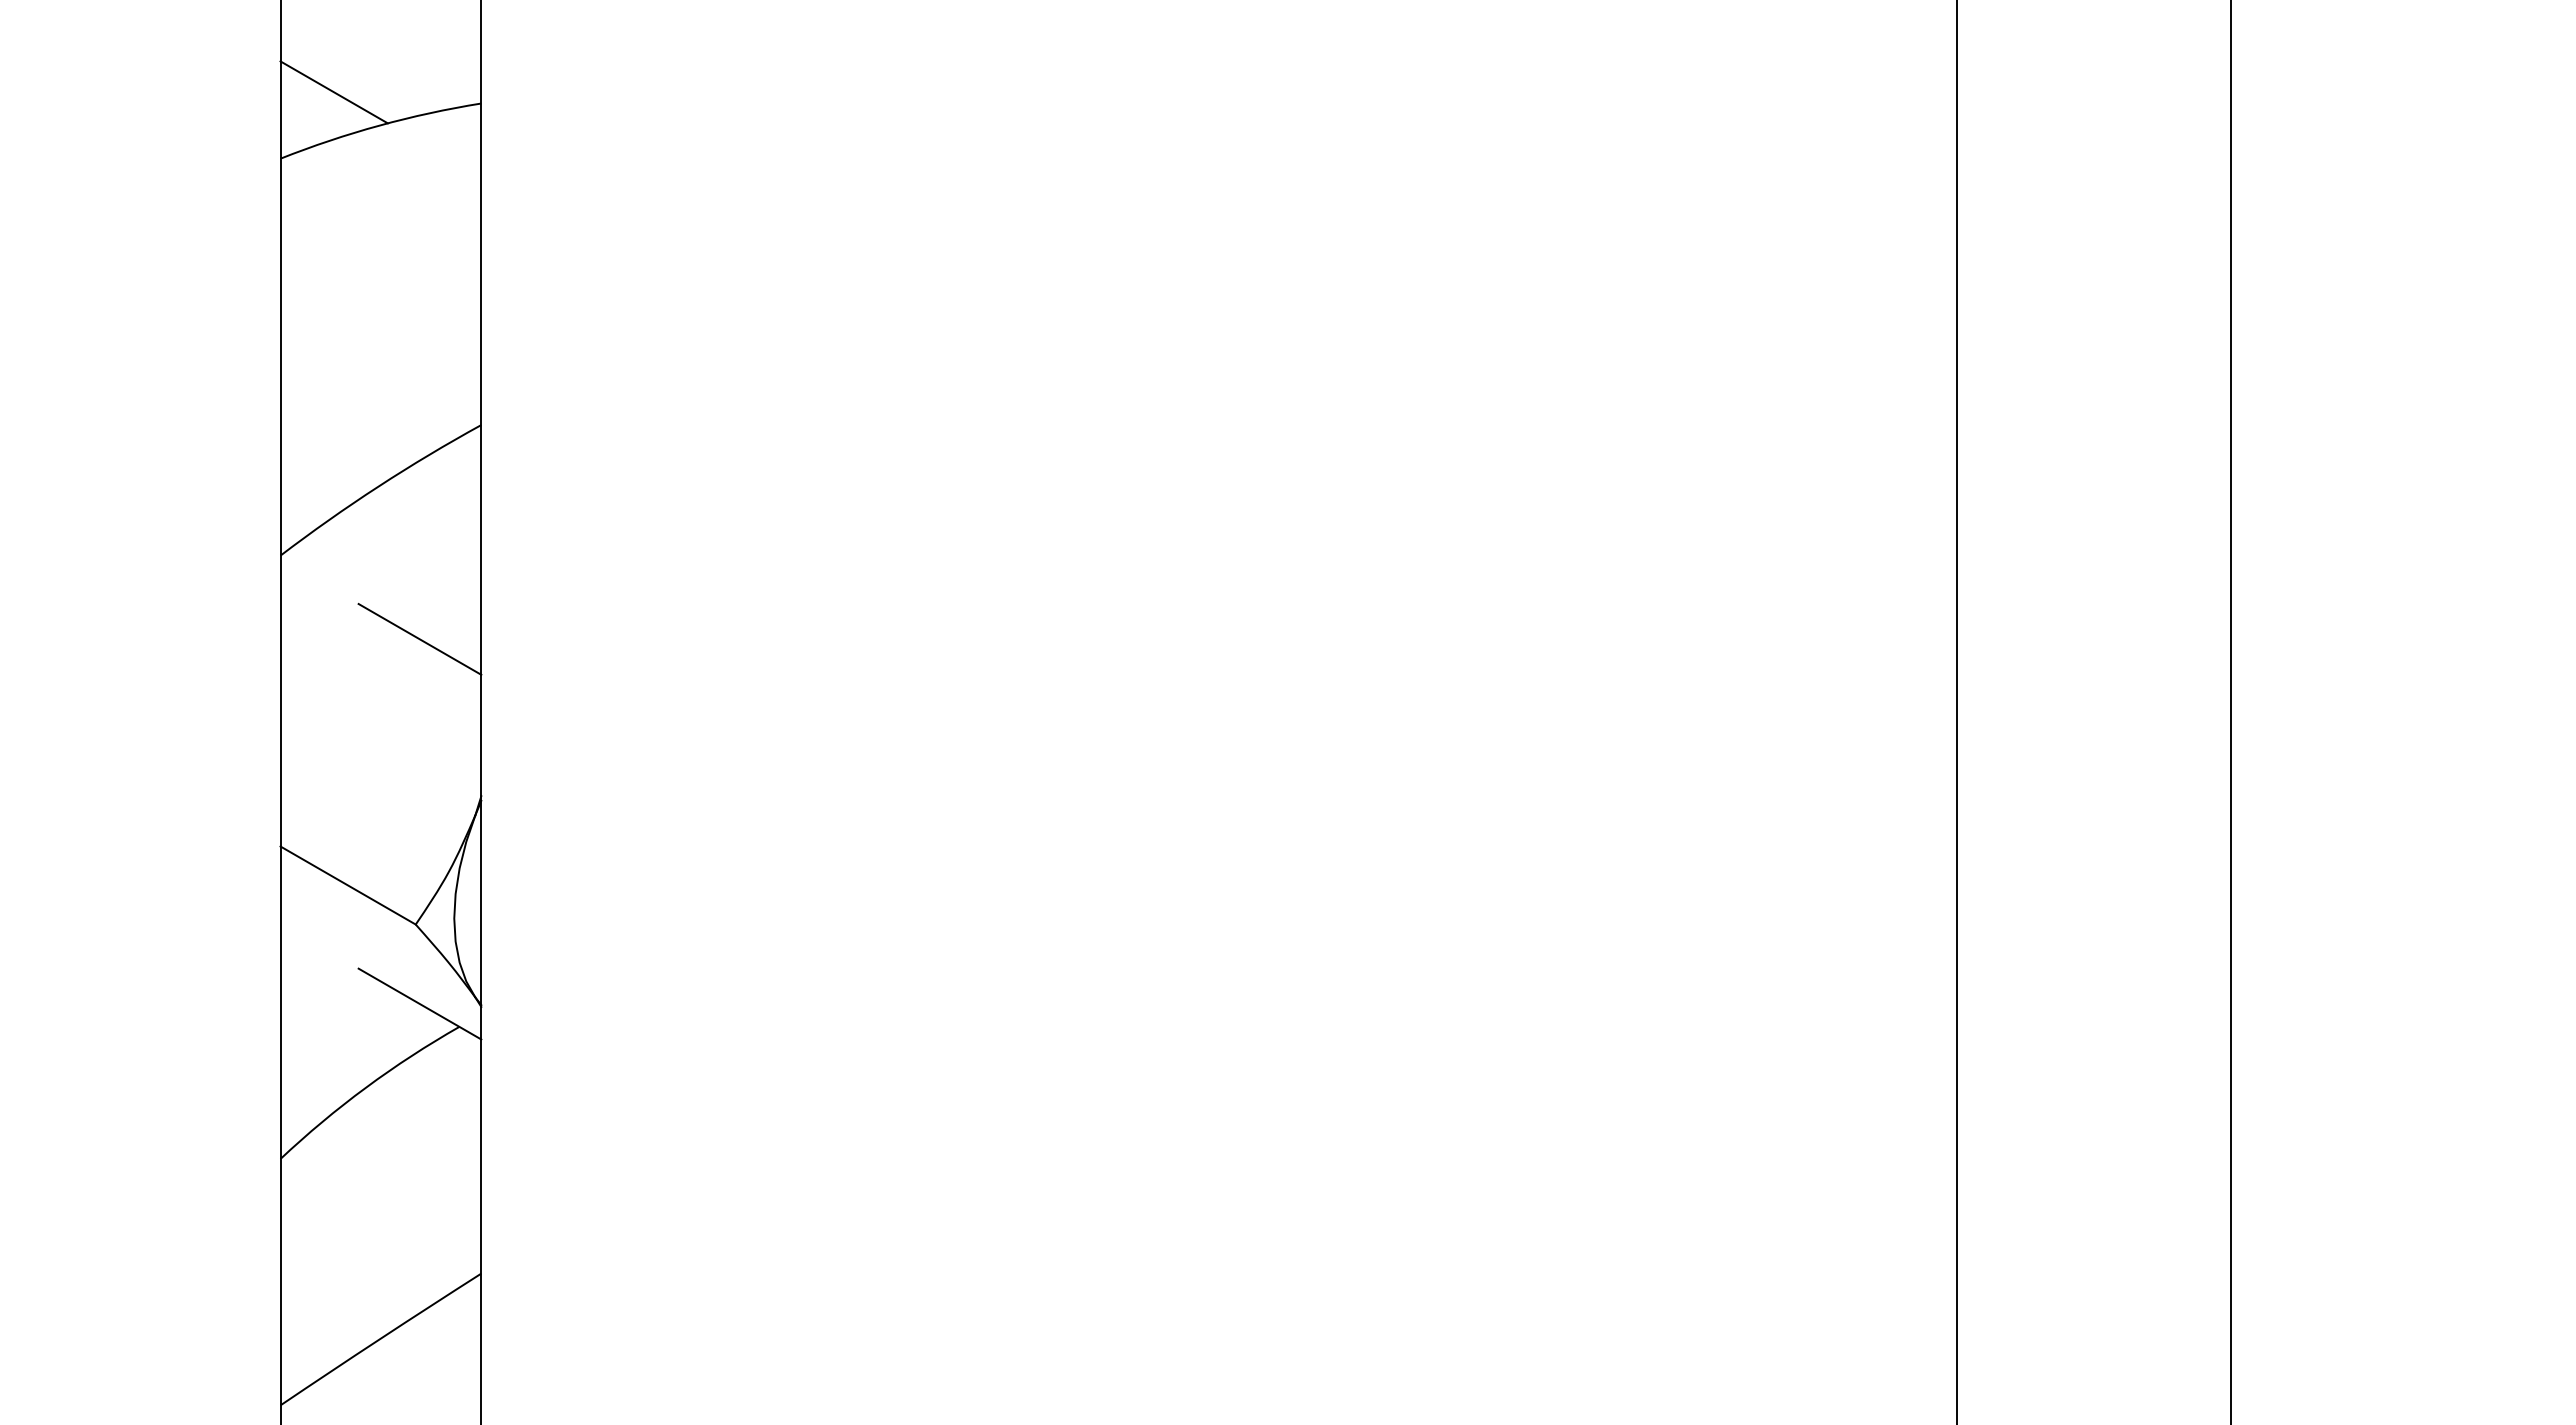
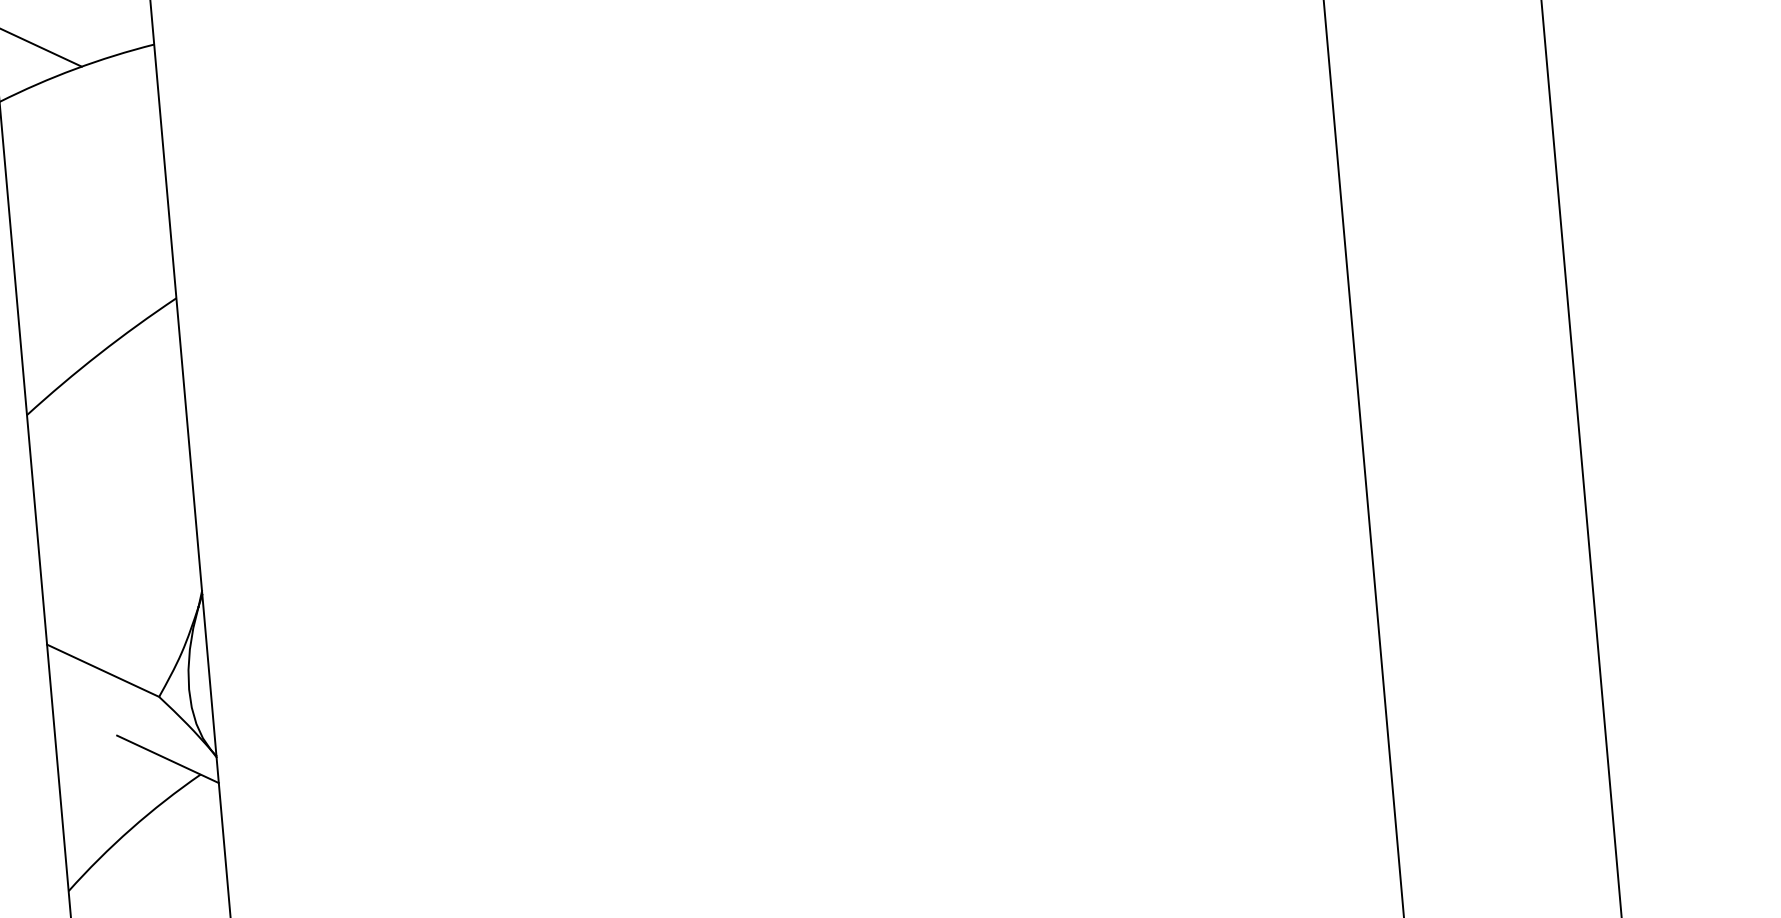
line: (419, 639) -> (142, 471), removed

